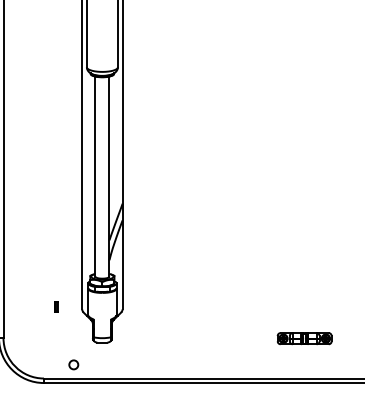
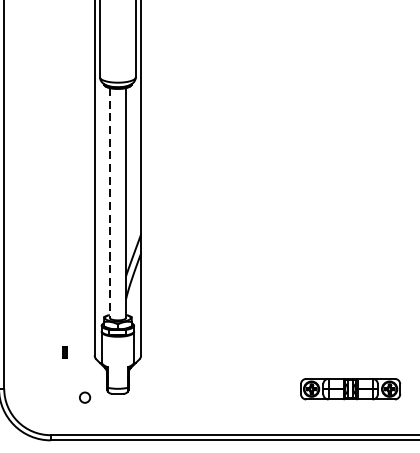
line: (95, 176) -> (109, 202), solid -> dashed
part: (304, 338) -> (350, 389), size x1.6
circle: (73, 364) -> (84, 397), moved

